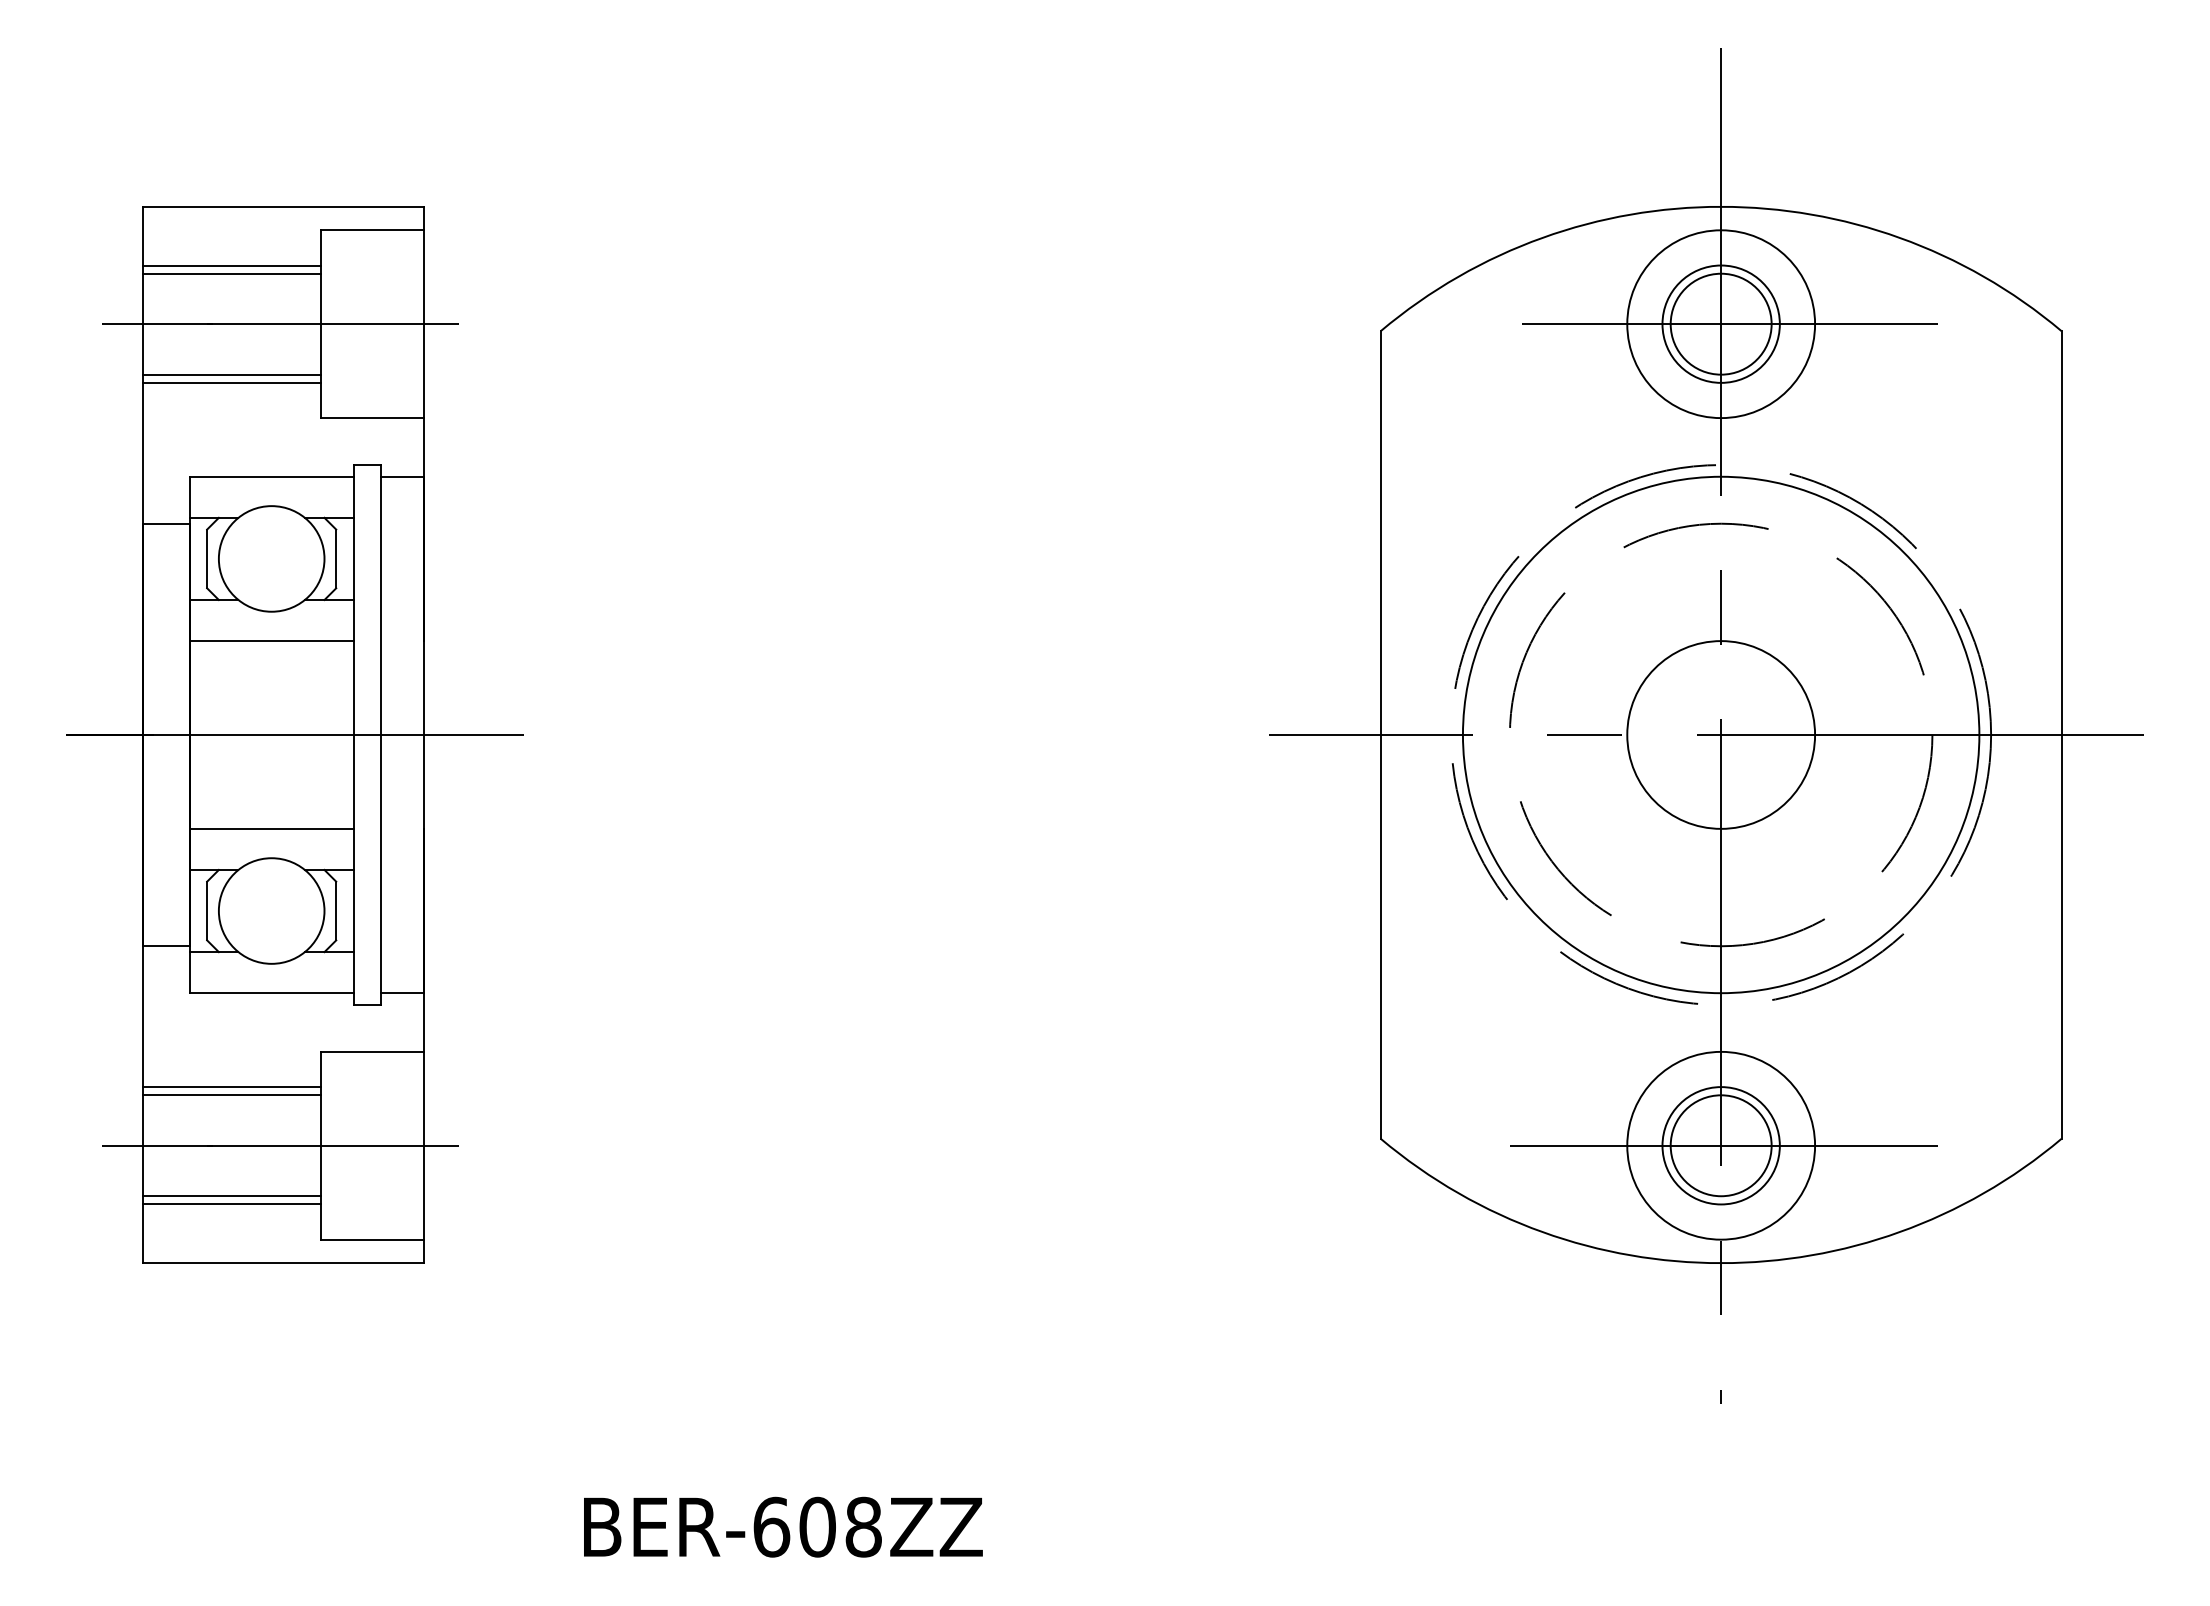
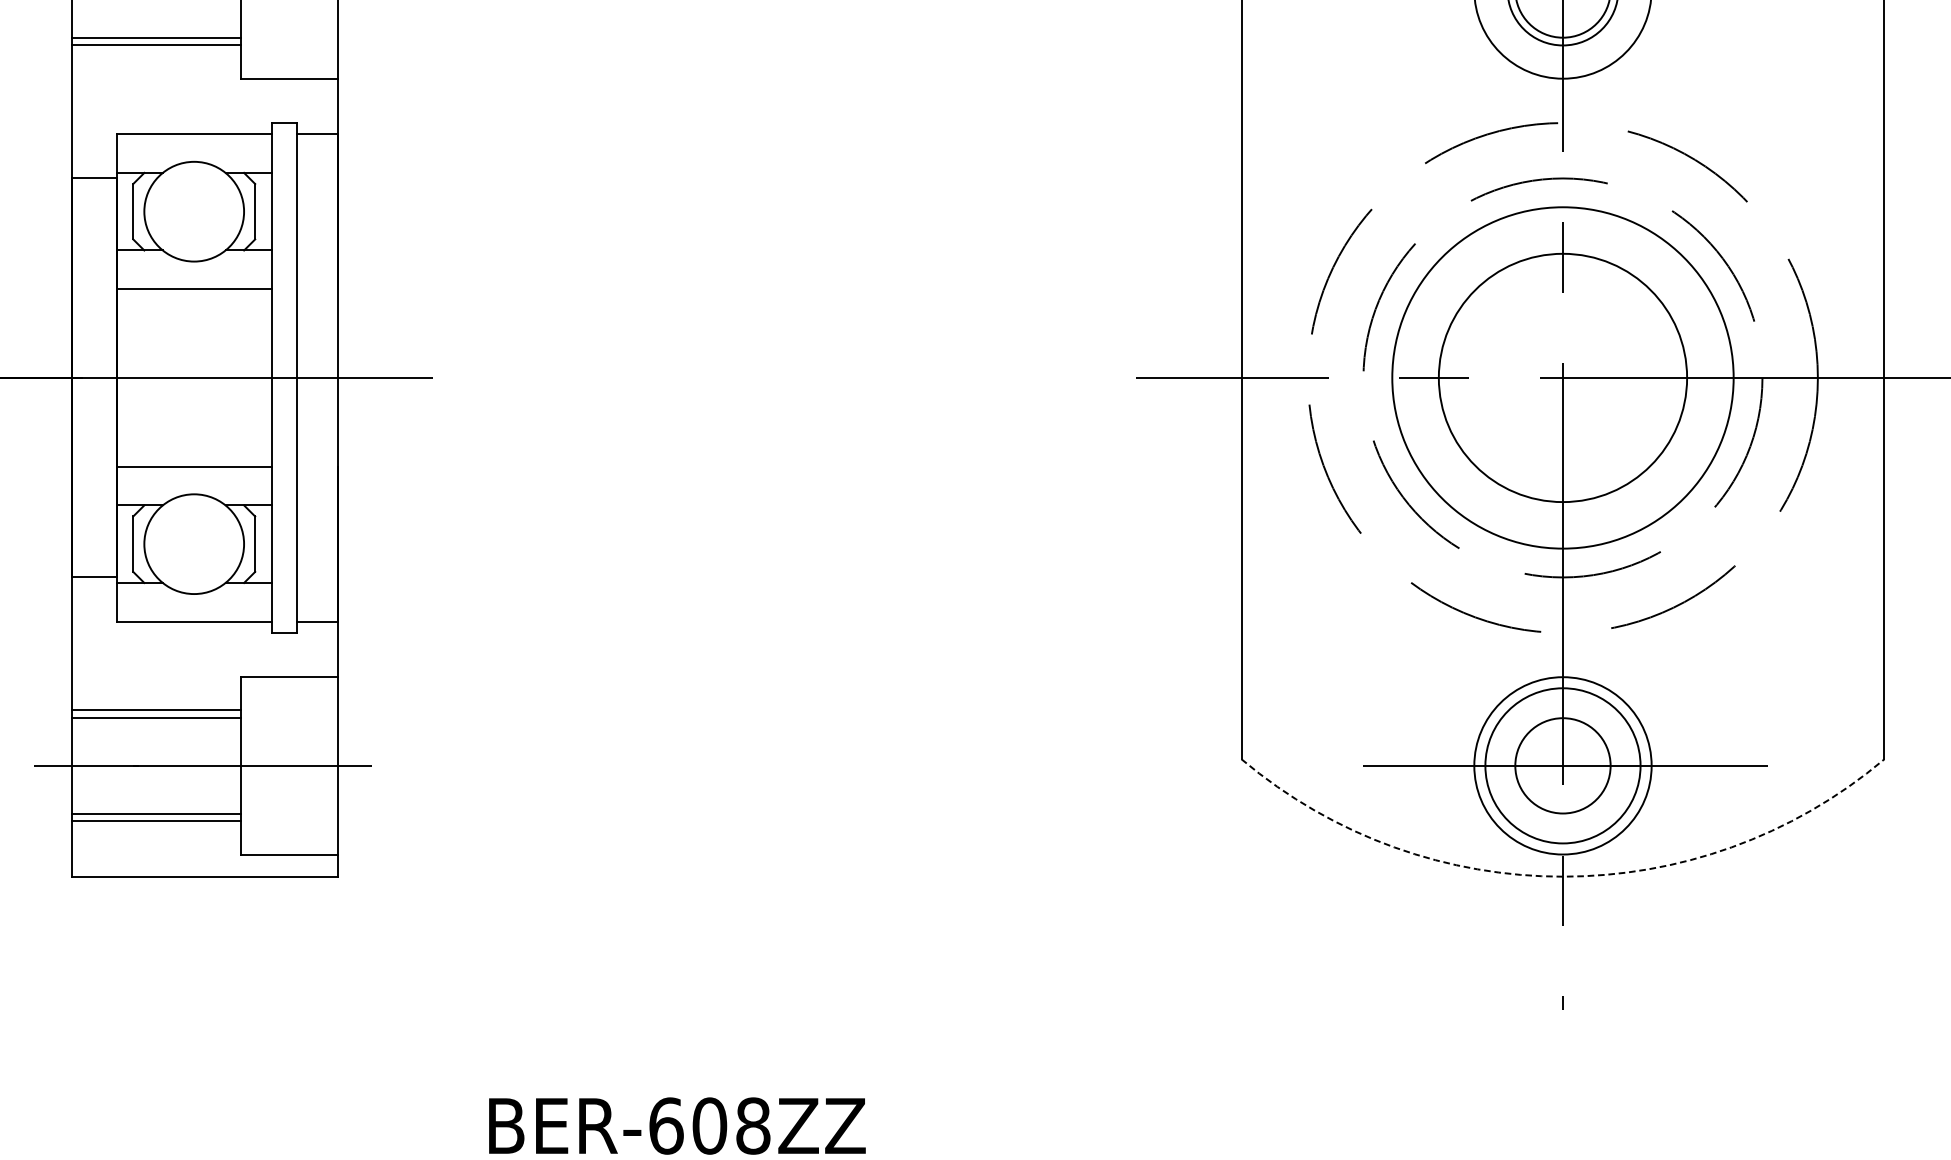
circle: (1720, 734) -> (1562, 377), size x0.7
circle: (1721, 734) -> (1563, 377), size x1.4
circle: (1720, 1145) -> (1562, 765), size x1.4
arc: (1721, 1263) -> (1563, 877), solid -> dashed

